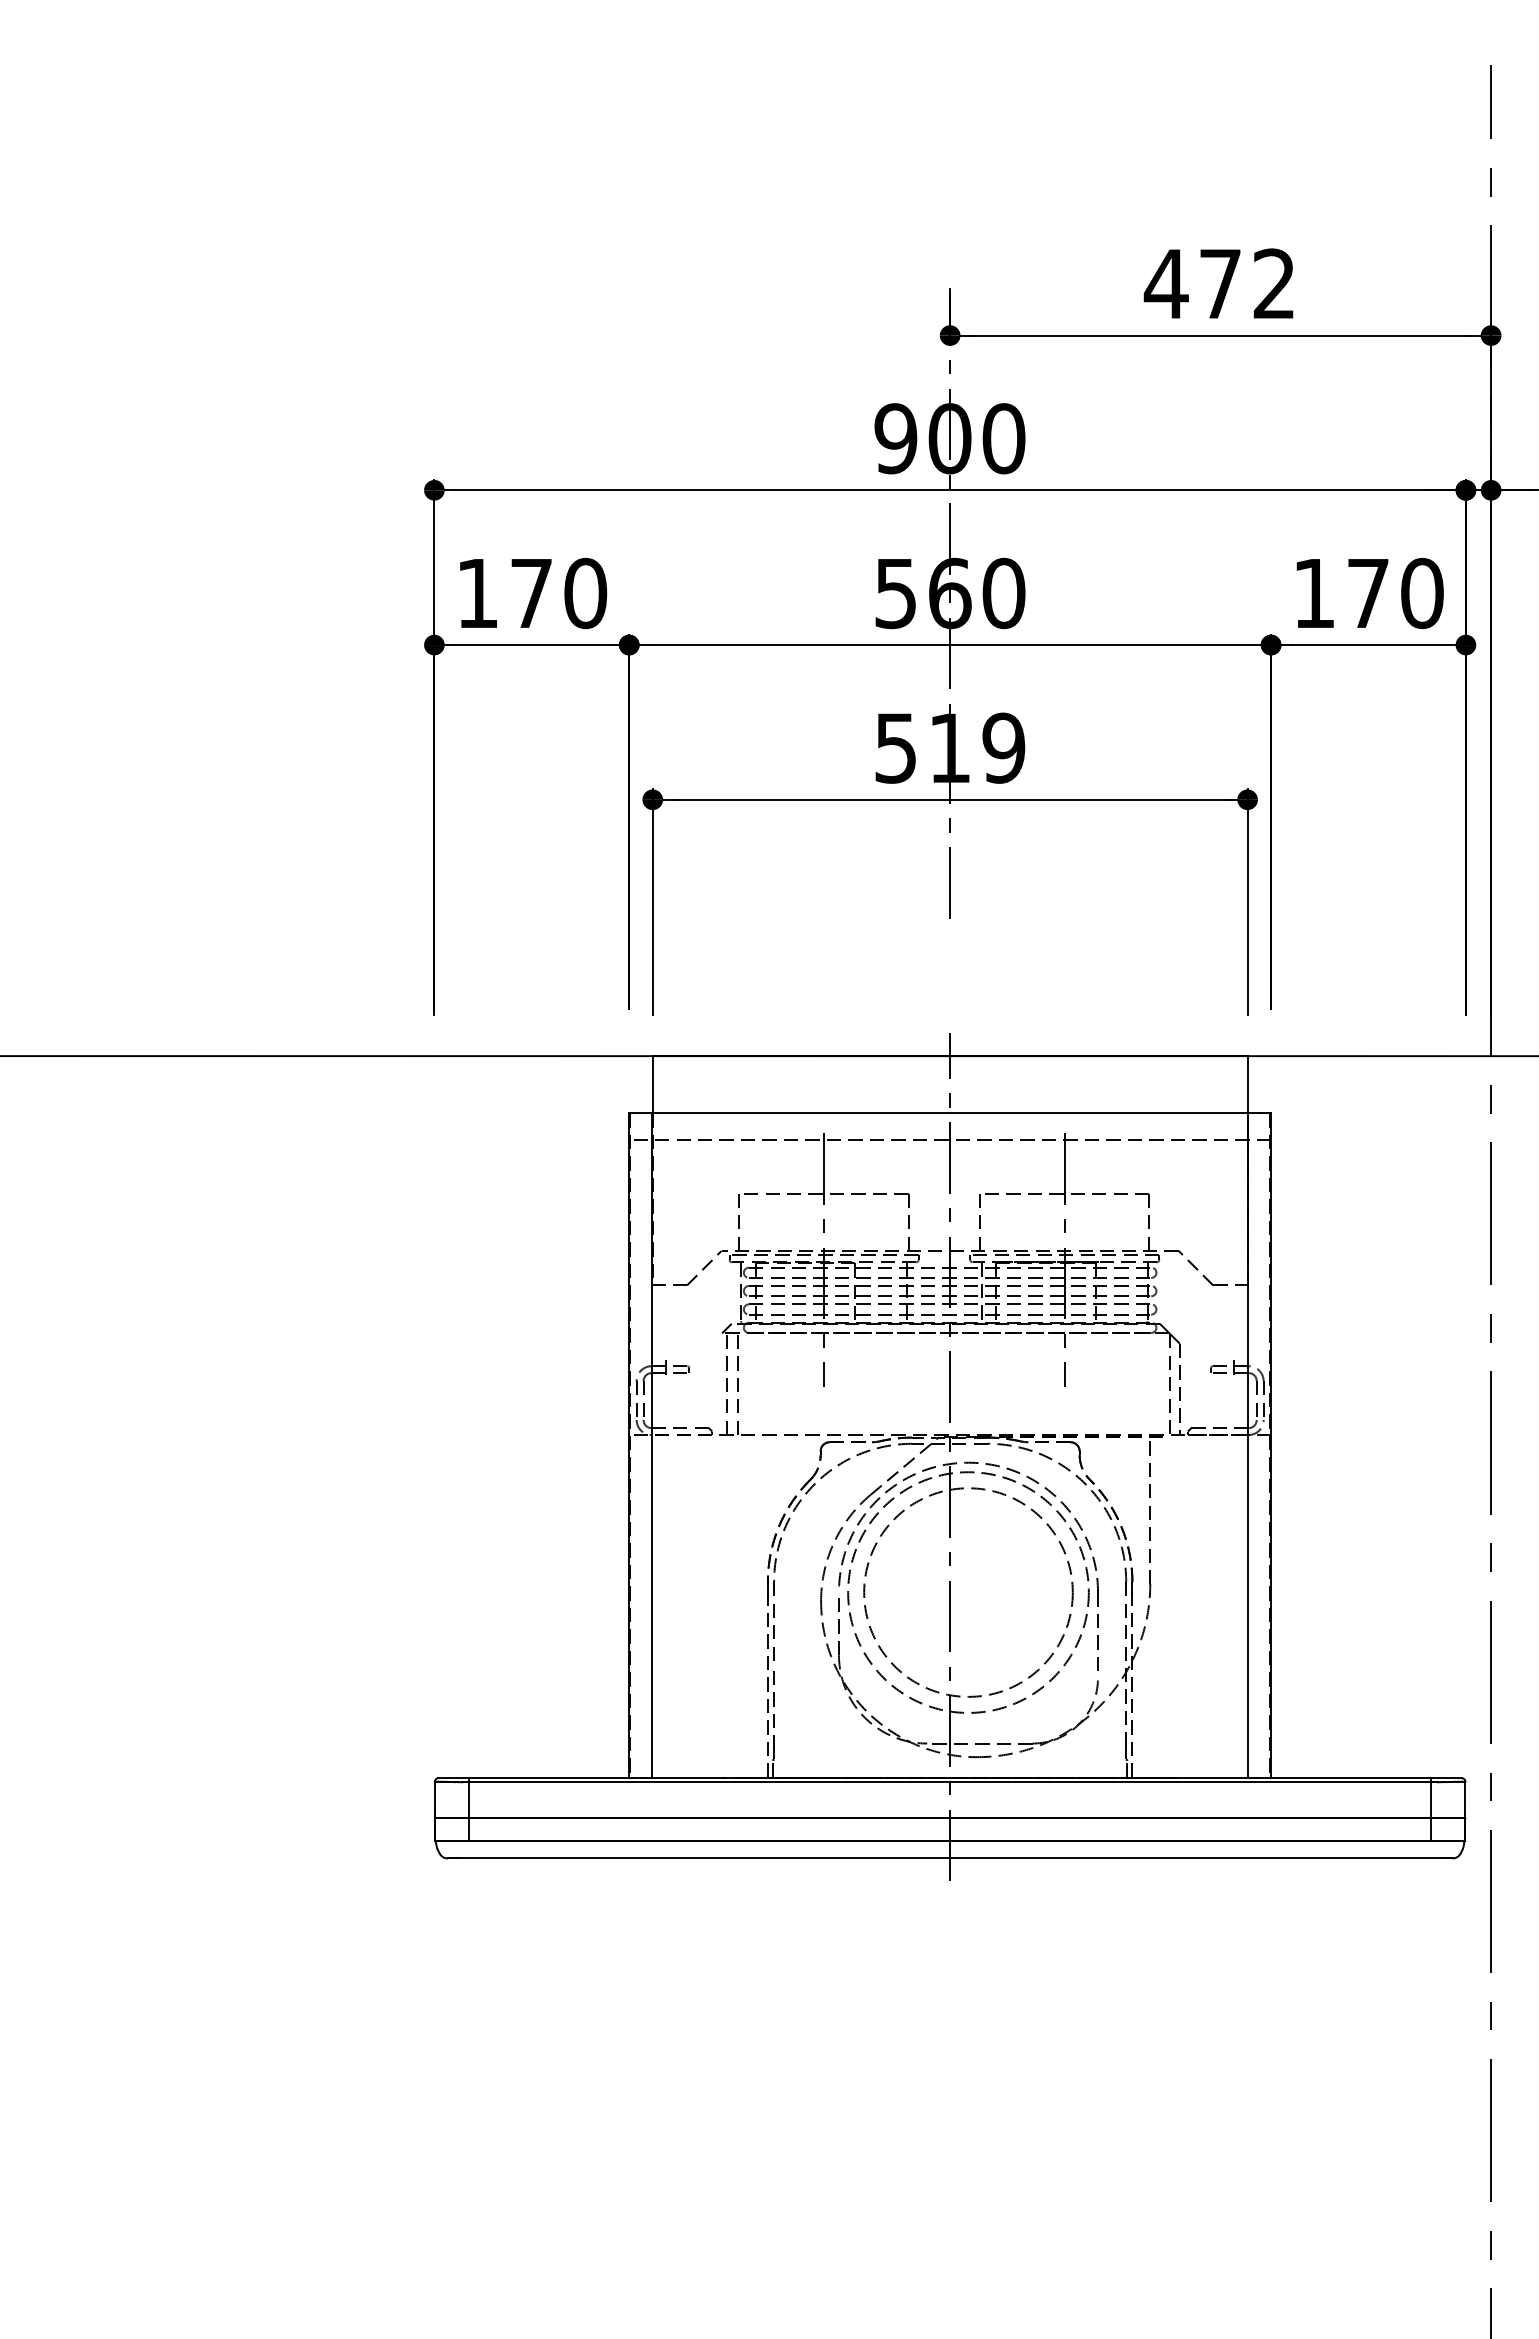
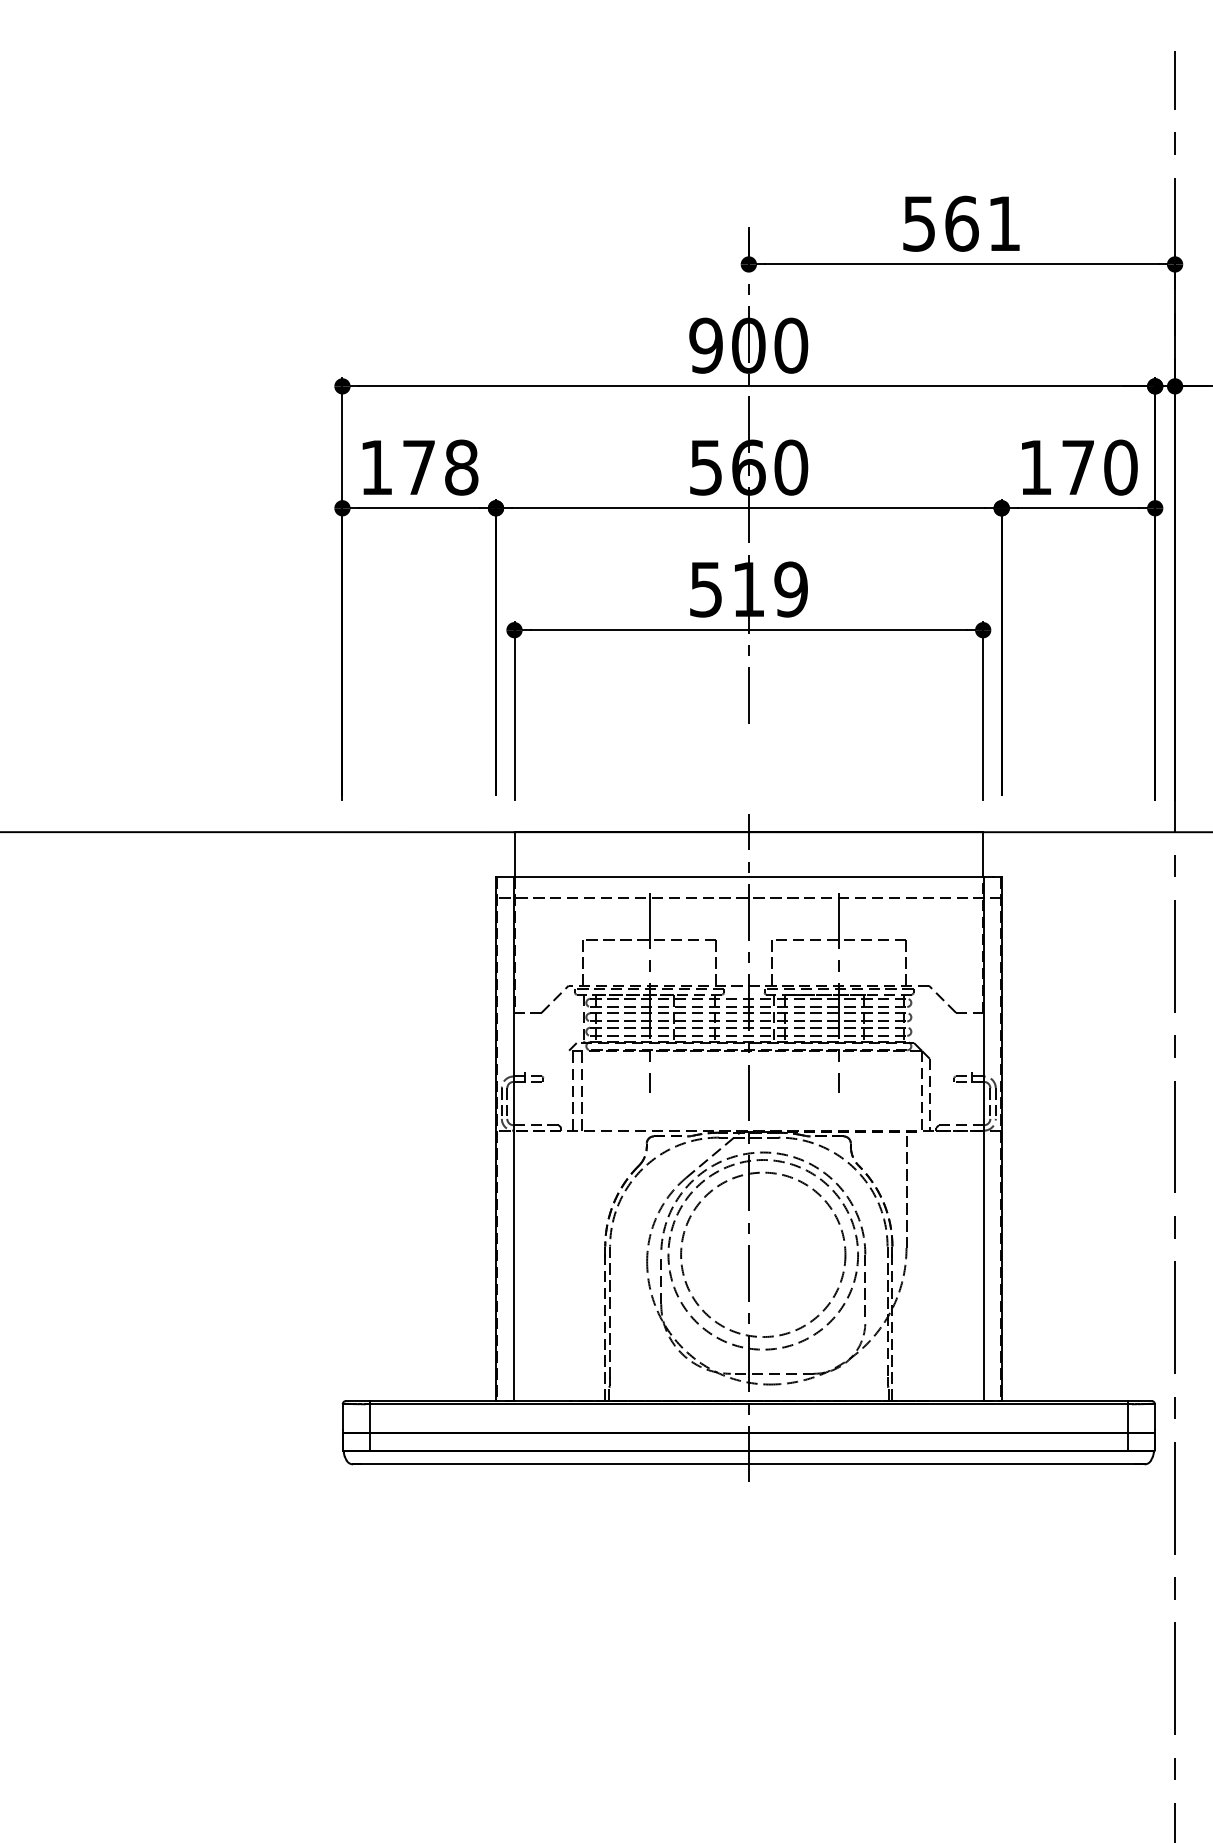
text: (1218, 283) -> (960, 223), 472 -> 561
text: (585, 593) -> (461, 467), 170 -> 178

